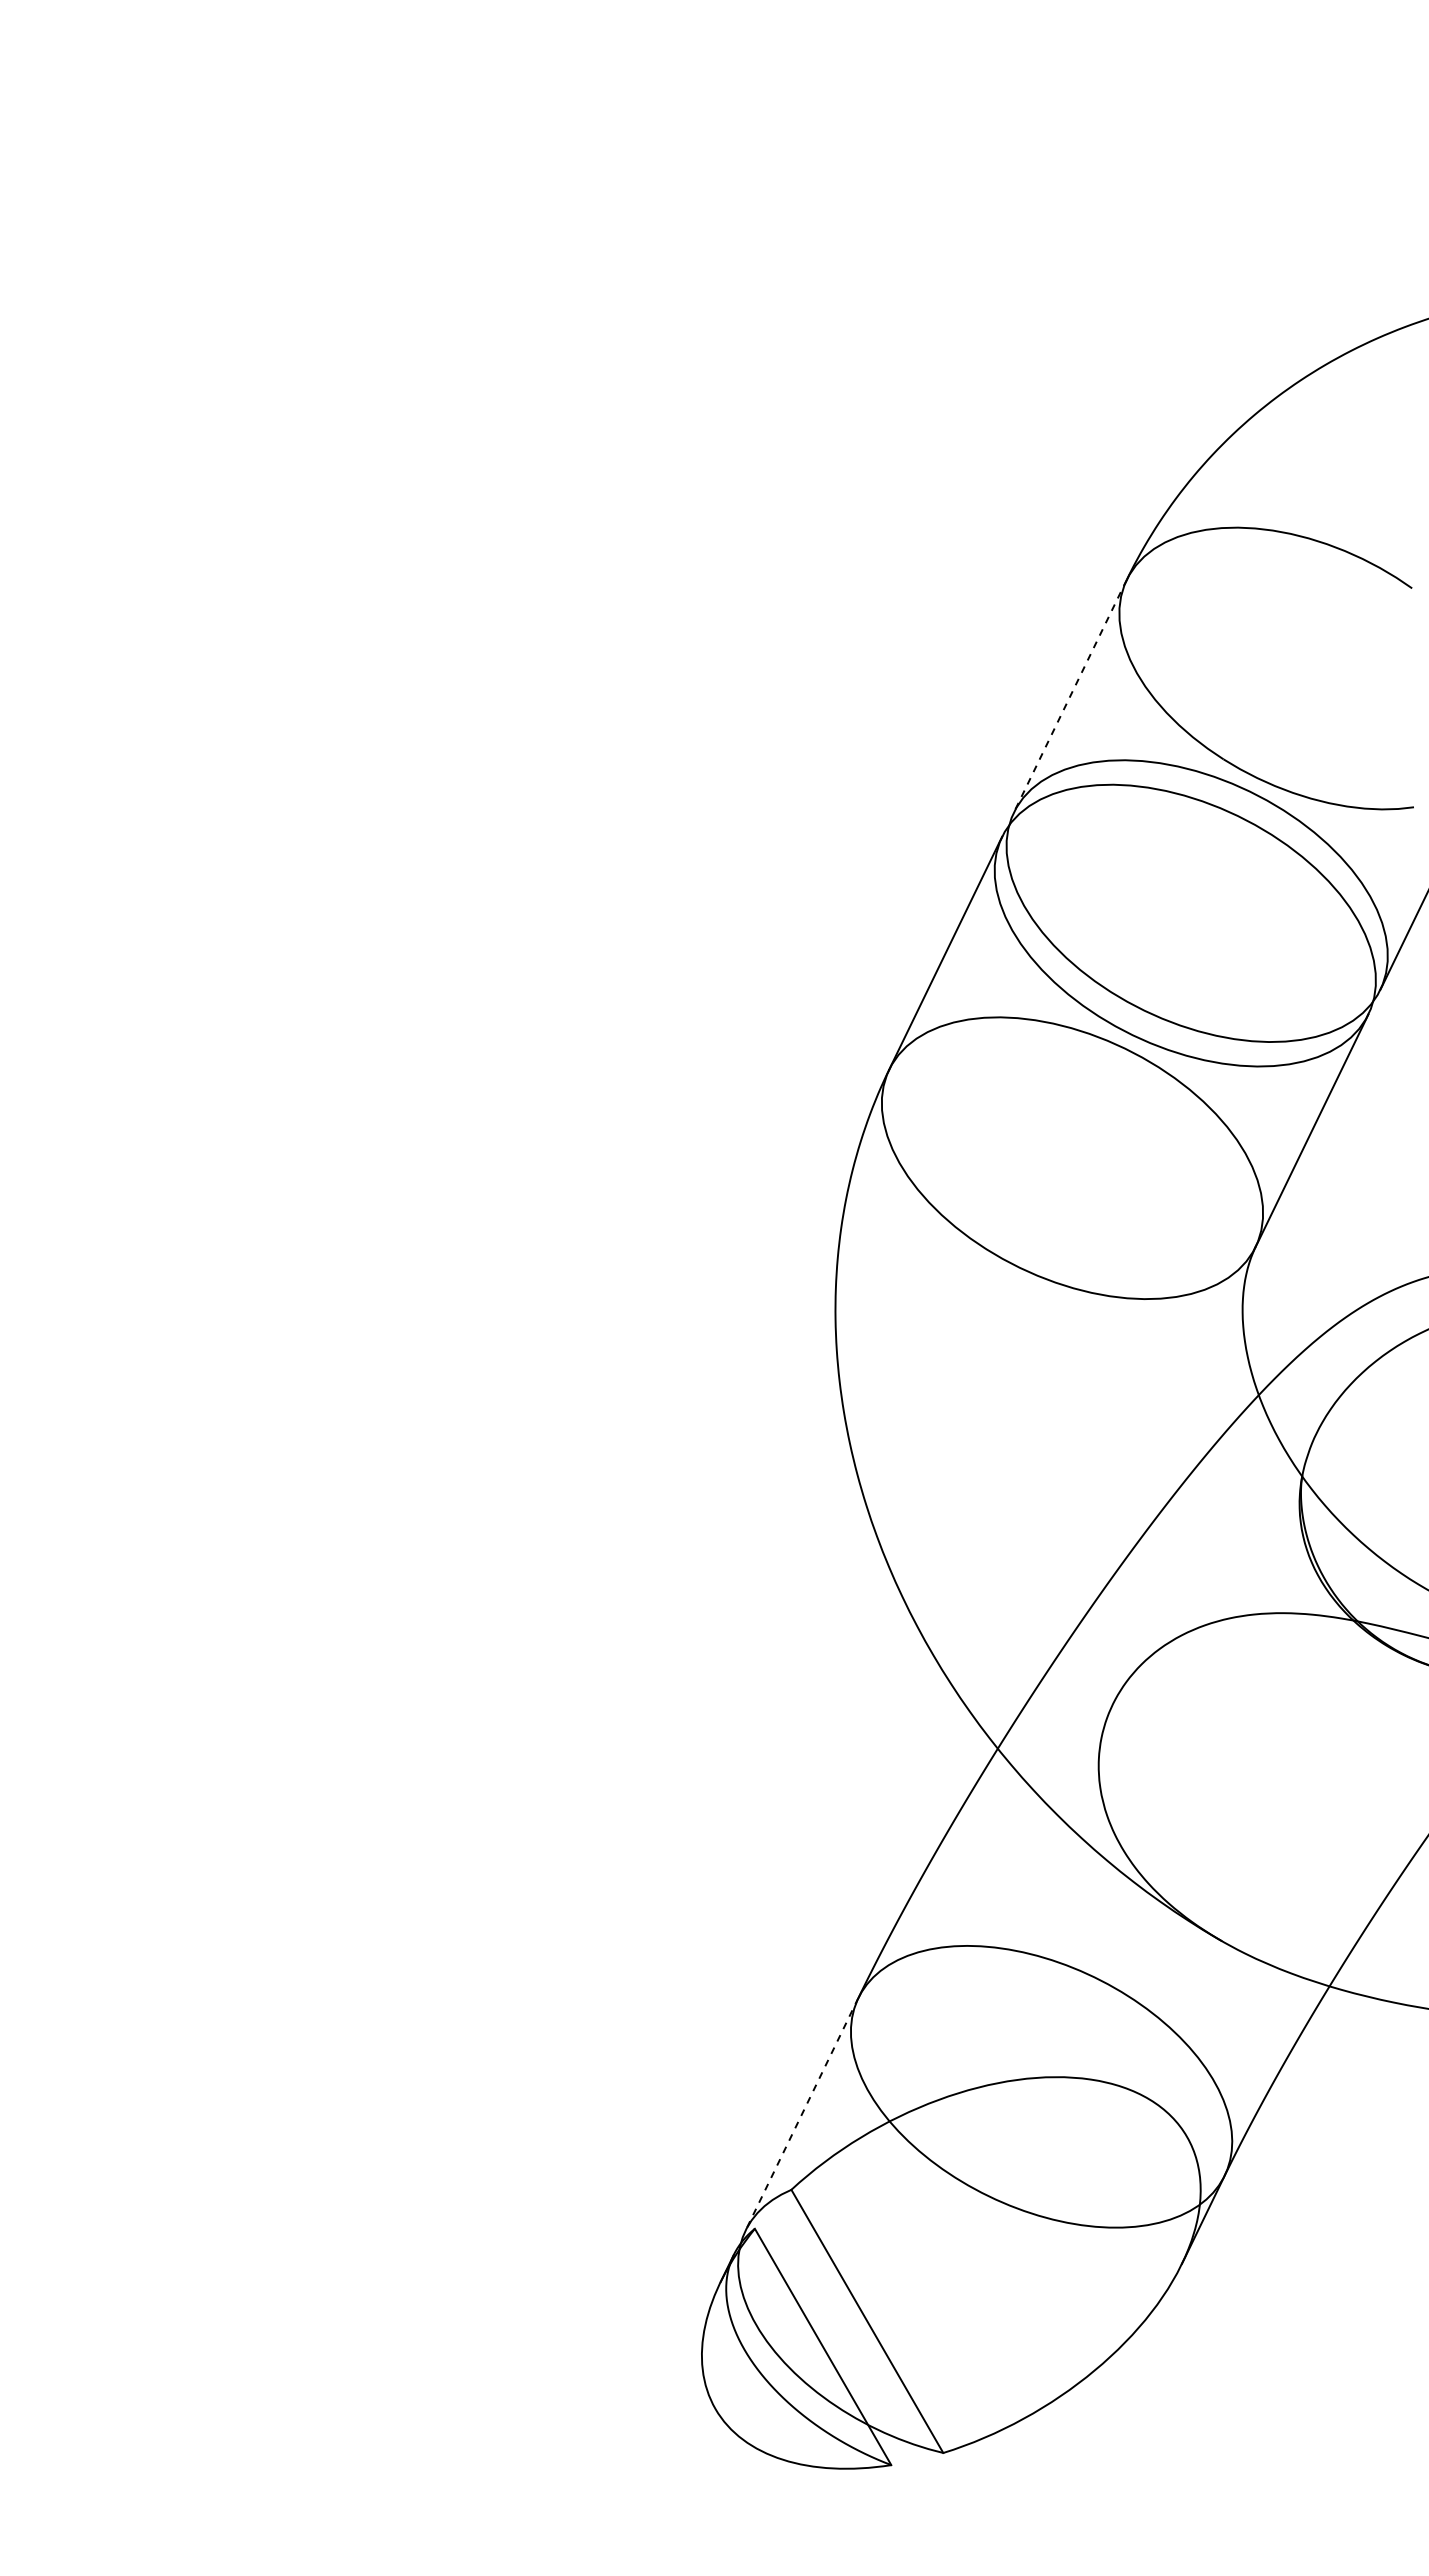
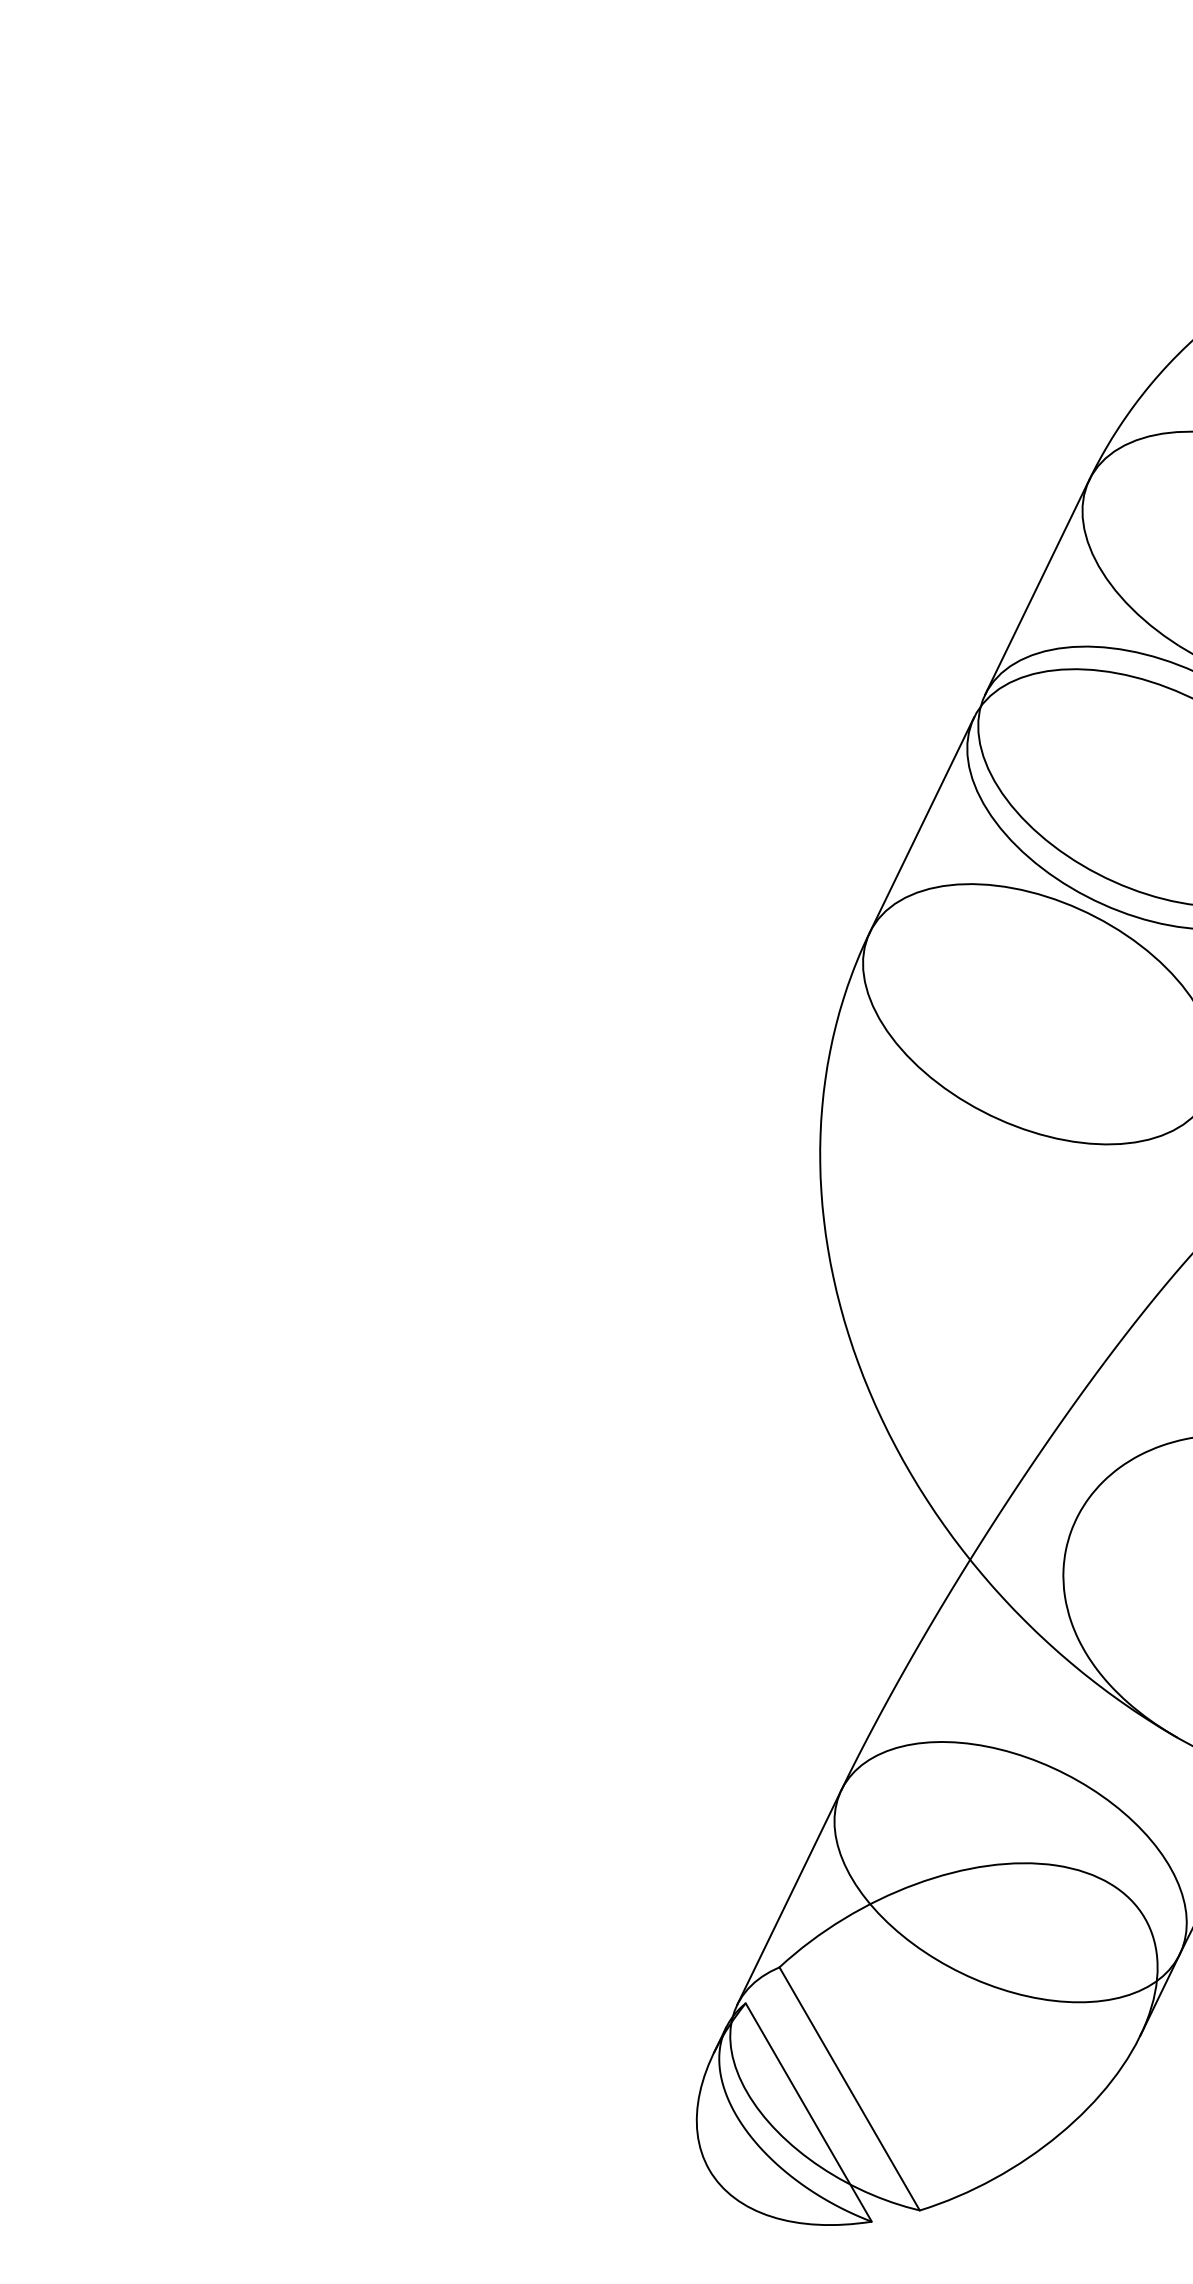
line: (1070, 696) -> (1037, 587), dashed -> solid
line: (801, 2114) -> (788, 1897), dashed -> solid

